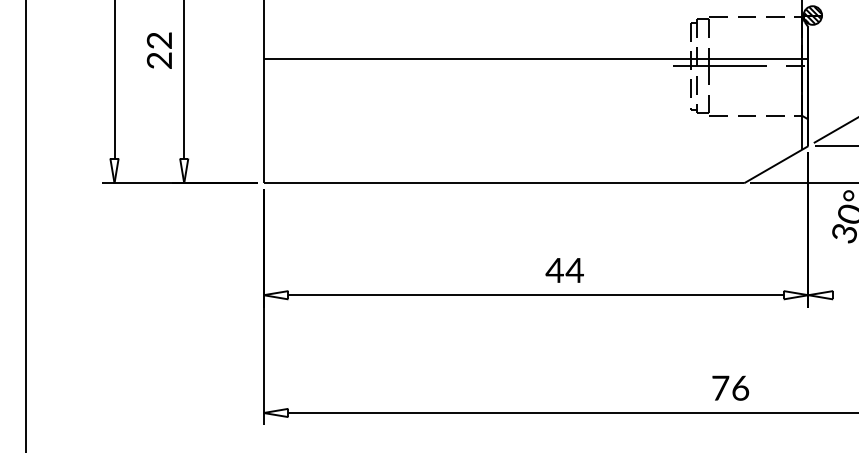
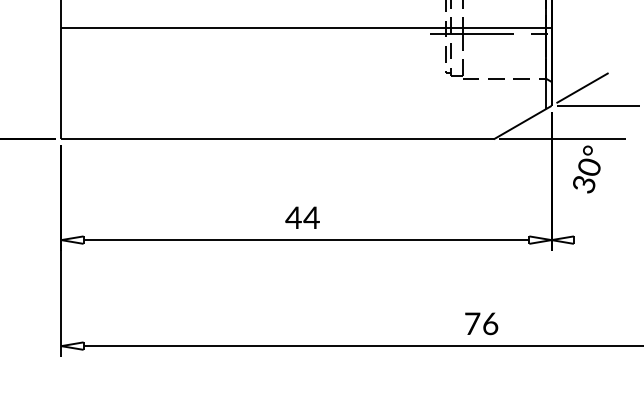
text: (564, 270) -> (302, 217), moved

